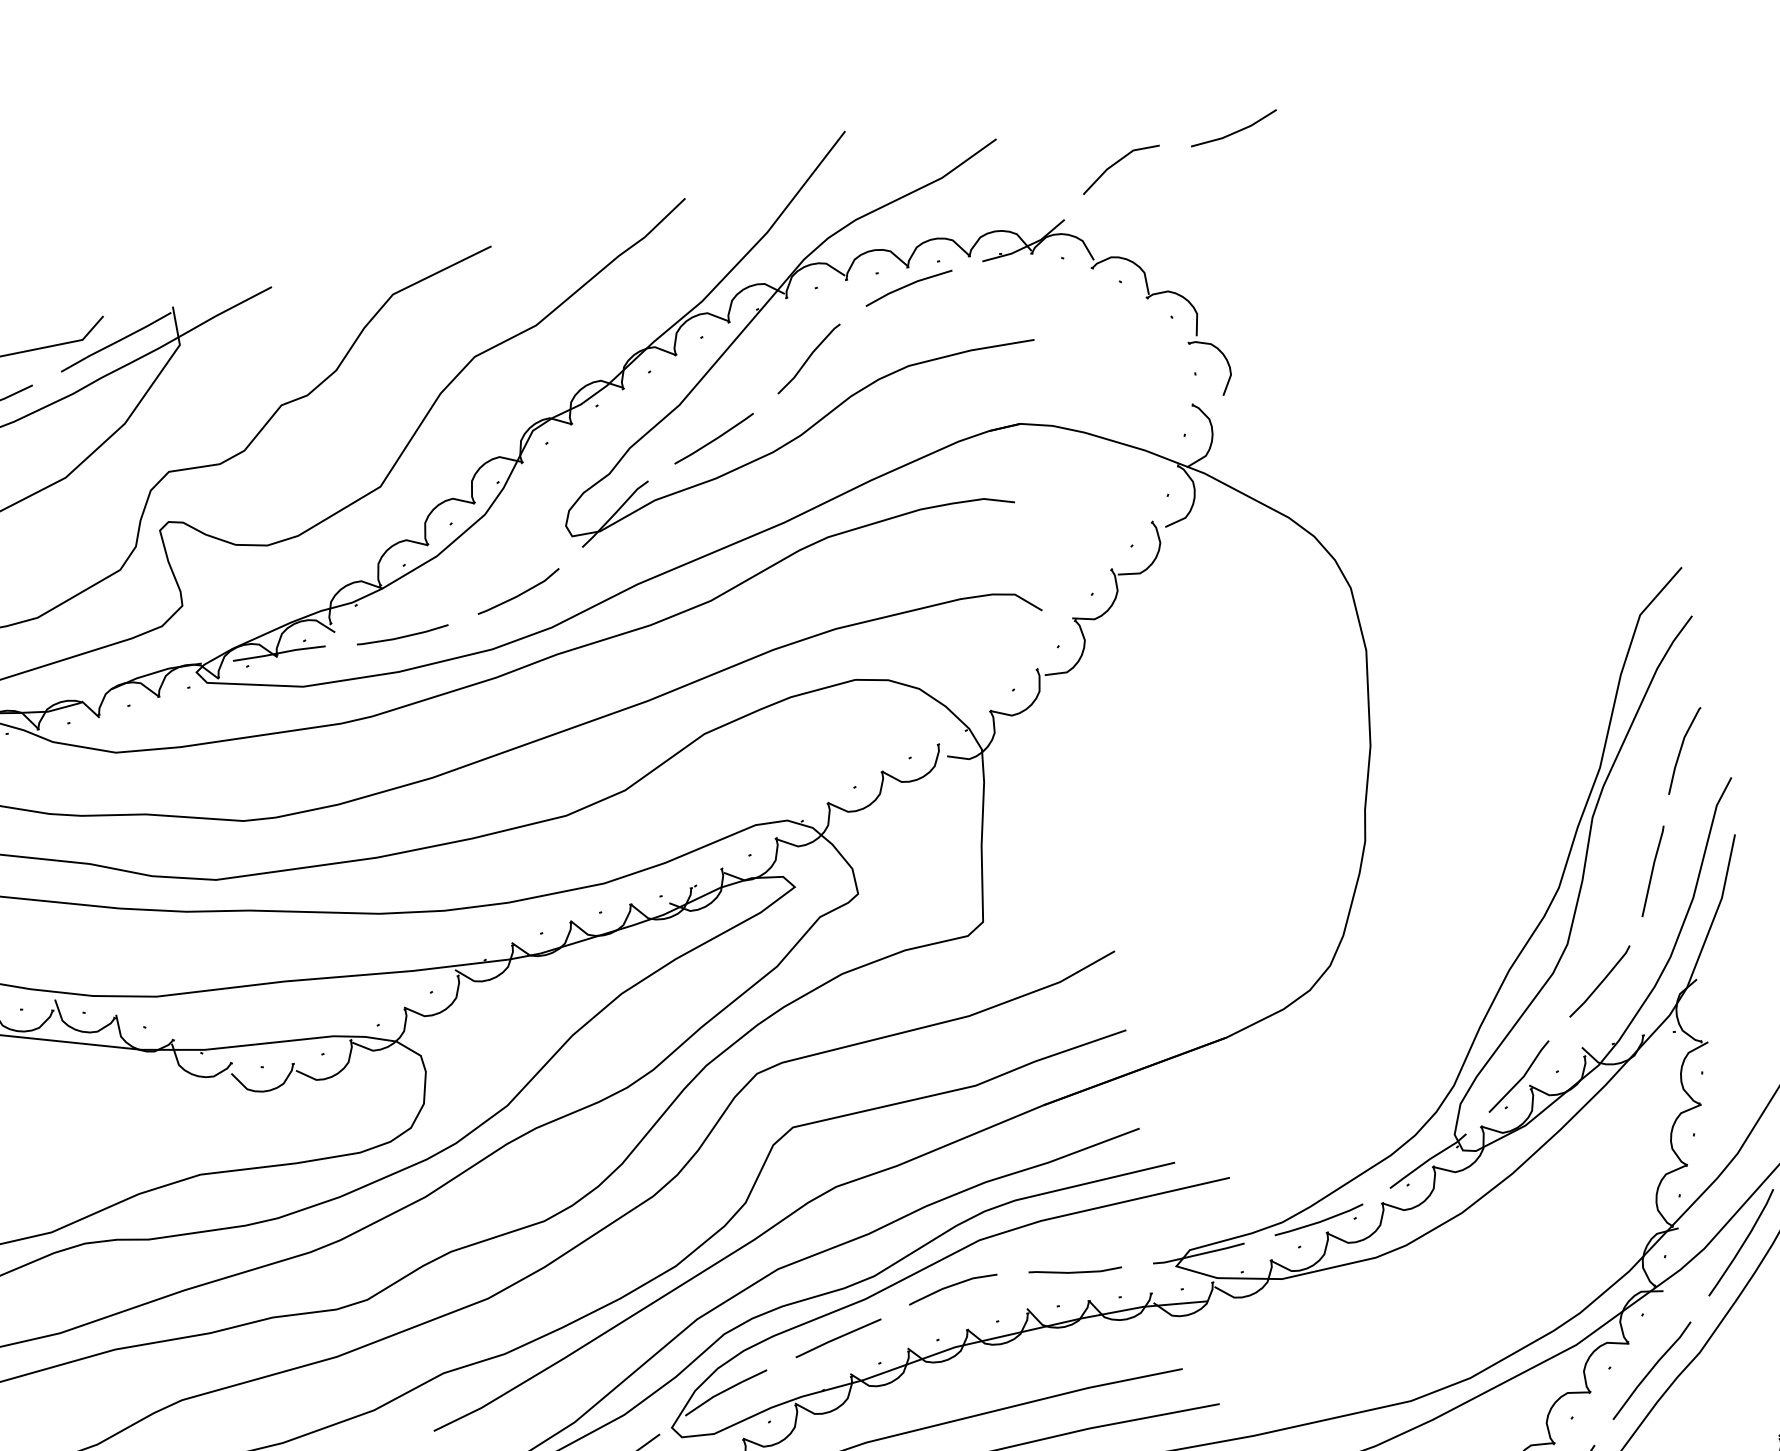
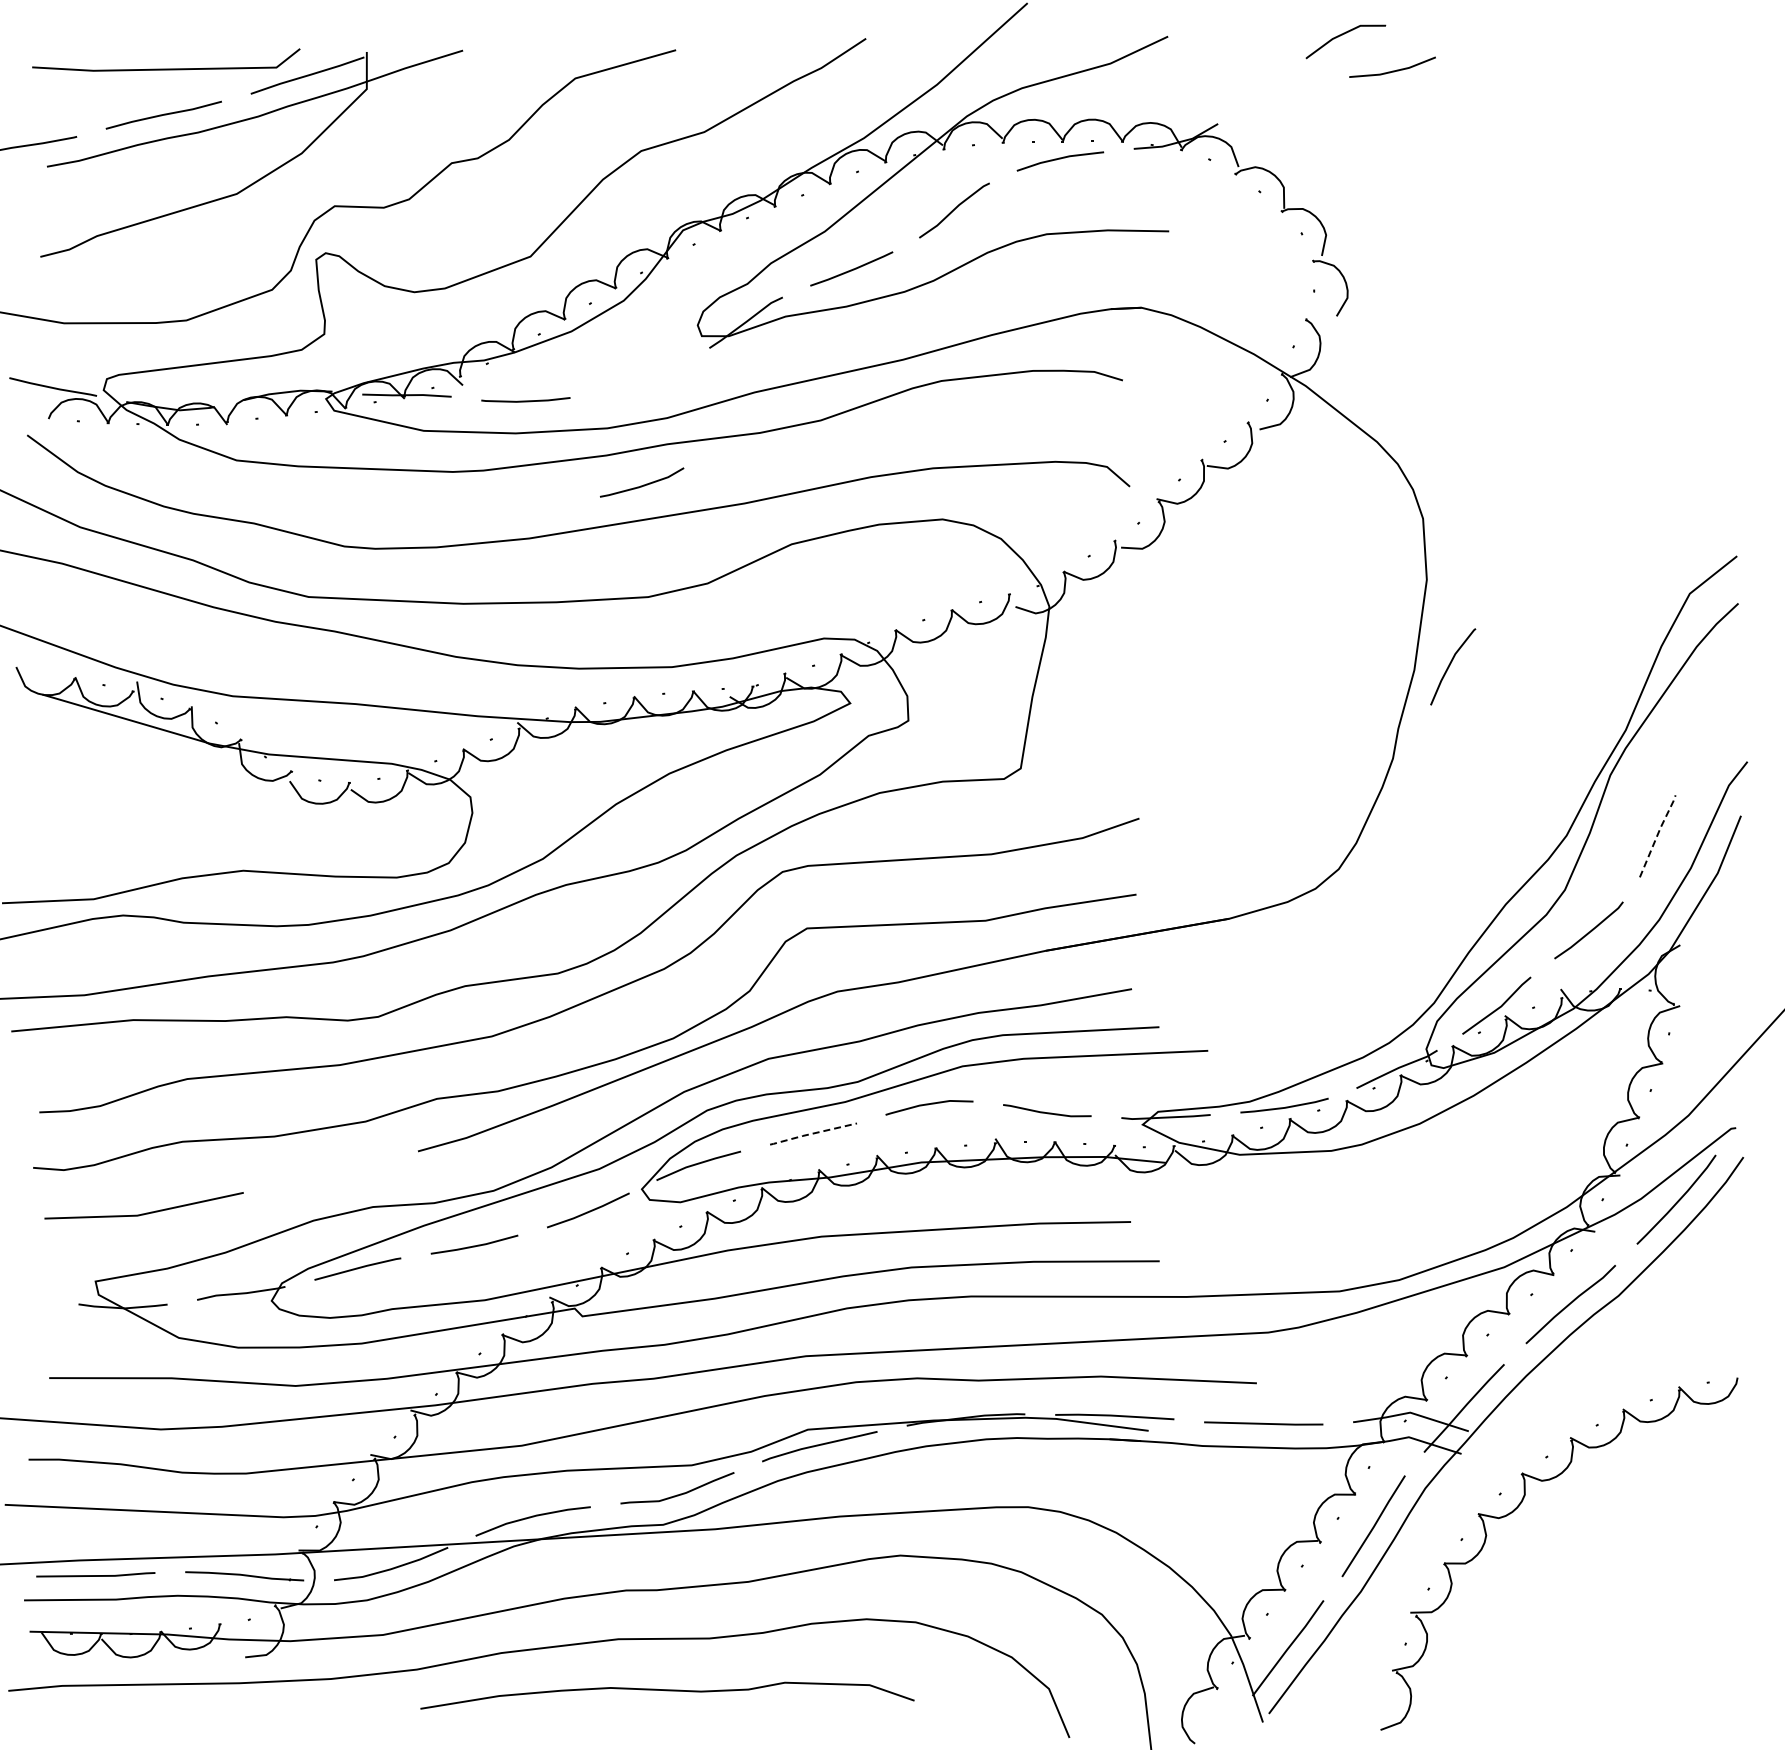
curve: (1116, 163) -> (1342, 35), moved
line: (520, 593) -> (643, 484), moved
line: (1681, 750) -> (1450, 665), moved
line: (1652, 869) -> (1657, 834), solid -> dashed
line: (837, 1337) -> (812, 1133), solid -> dashed

